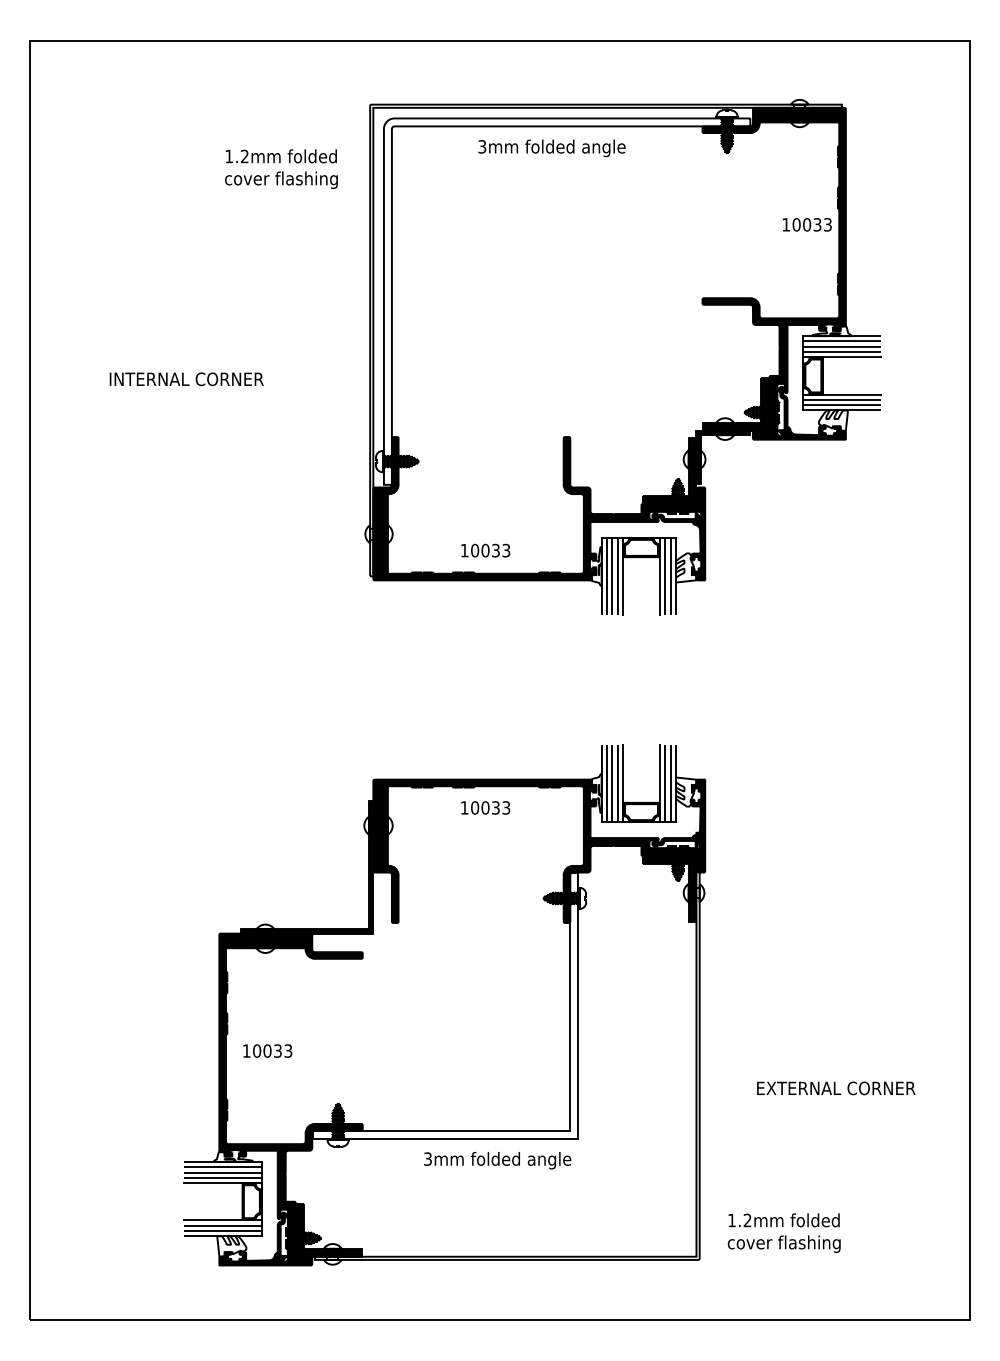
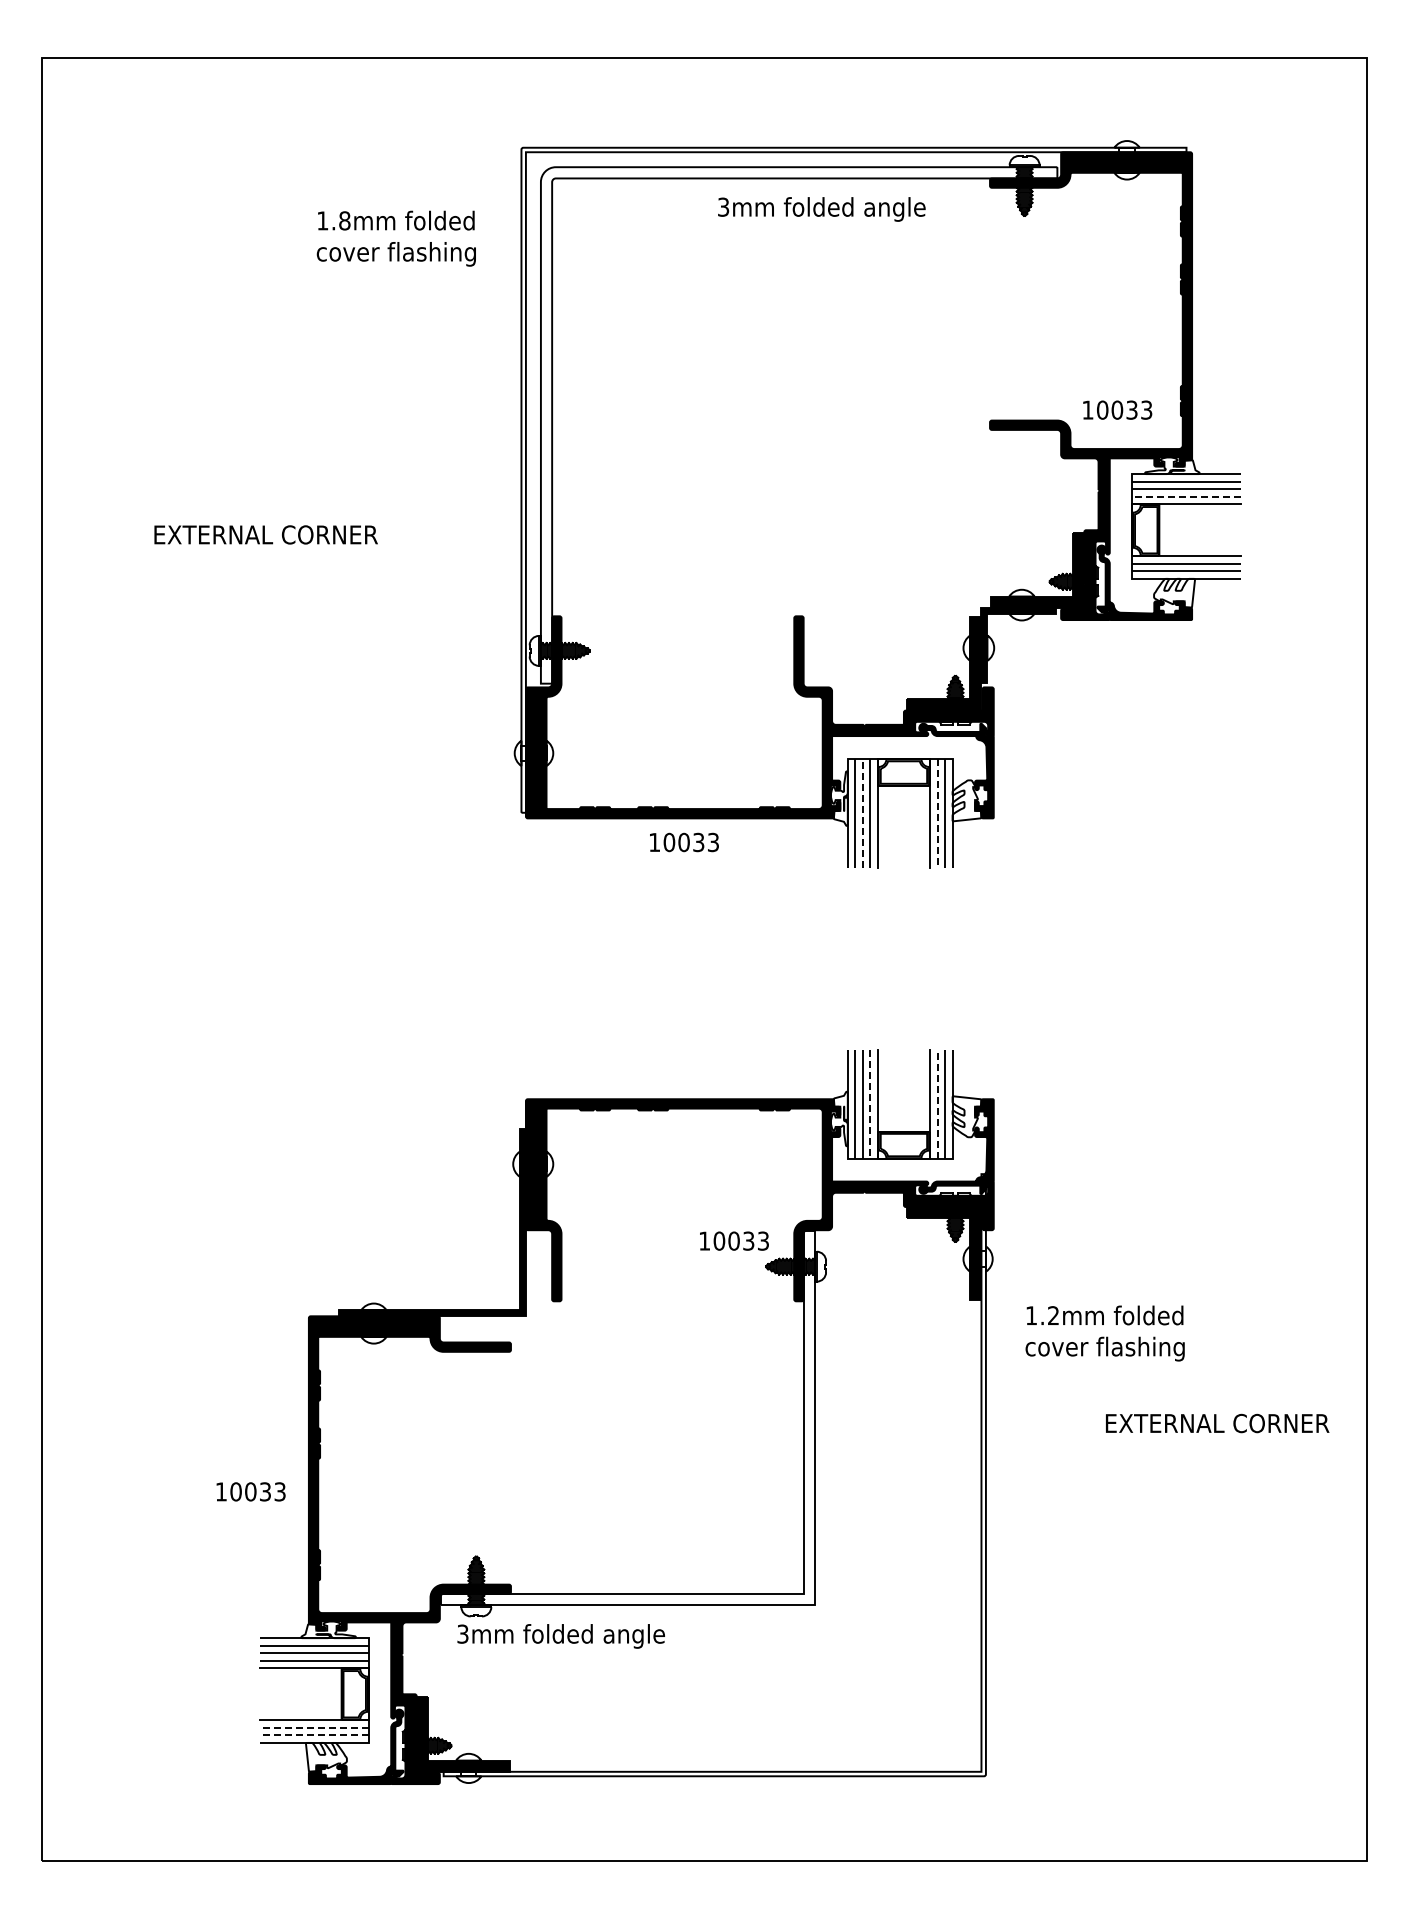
text: (551, 148) -> (821, 209), moved
text: (244, 156) -> (344, 220), 1.2mm -> 1.8mm
text: (807, 224) -> (1117, 409), moved
line: (841, 352) -> (1186, 496), solid -> dashed
text: (189, 379) -> (266, 534), INTERNAL CORNER -> EXTERNAL CORNER
text: (485, 550) -> (684, 842), moved
line: (612, 576) -> (862, 813), solid -> dashed
line: (665, 576) -> (937, 813), solid -> dashed
line: (617, 783) -> (870, 1104), solid -> dashed
line: (665, 783) -> (937, 1104), solid -> dashed
text: (485, 807) -> (734, 1240), moved
text: (267, 1050) -> (250, 1491), moved
text: (836, 1088) -> (1217, 1423), moved
text: (497, 1160) -> (560, 1636), moved
line: (223, 1225) -> (314, 1727), solid -> dashed
line: (223, 1230) -> (314, 1735), solid -> dashed
text: (783, 1233) -> (1104, 1333), moved

